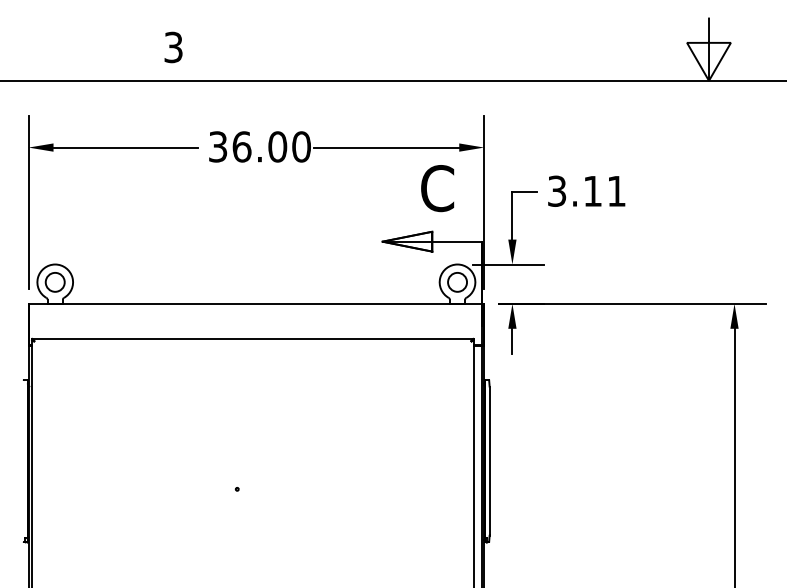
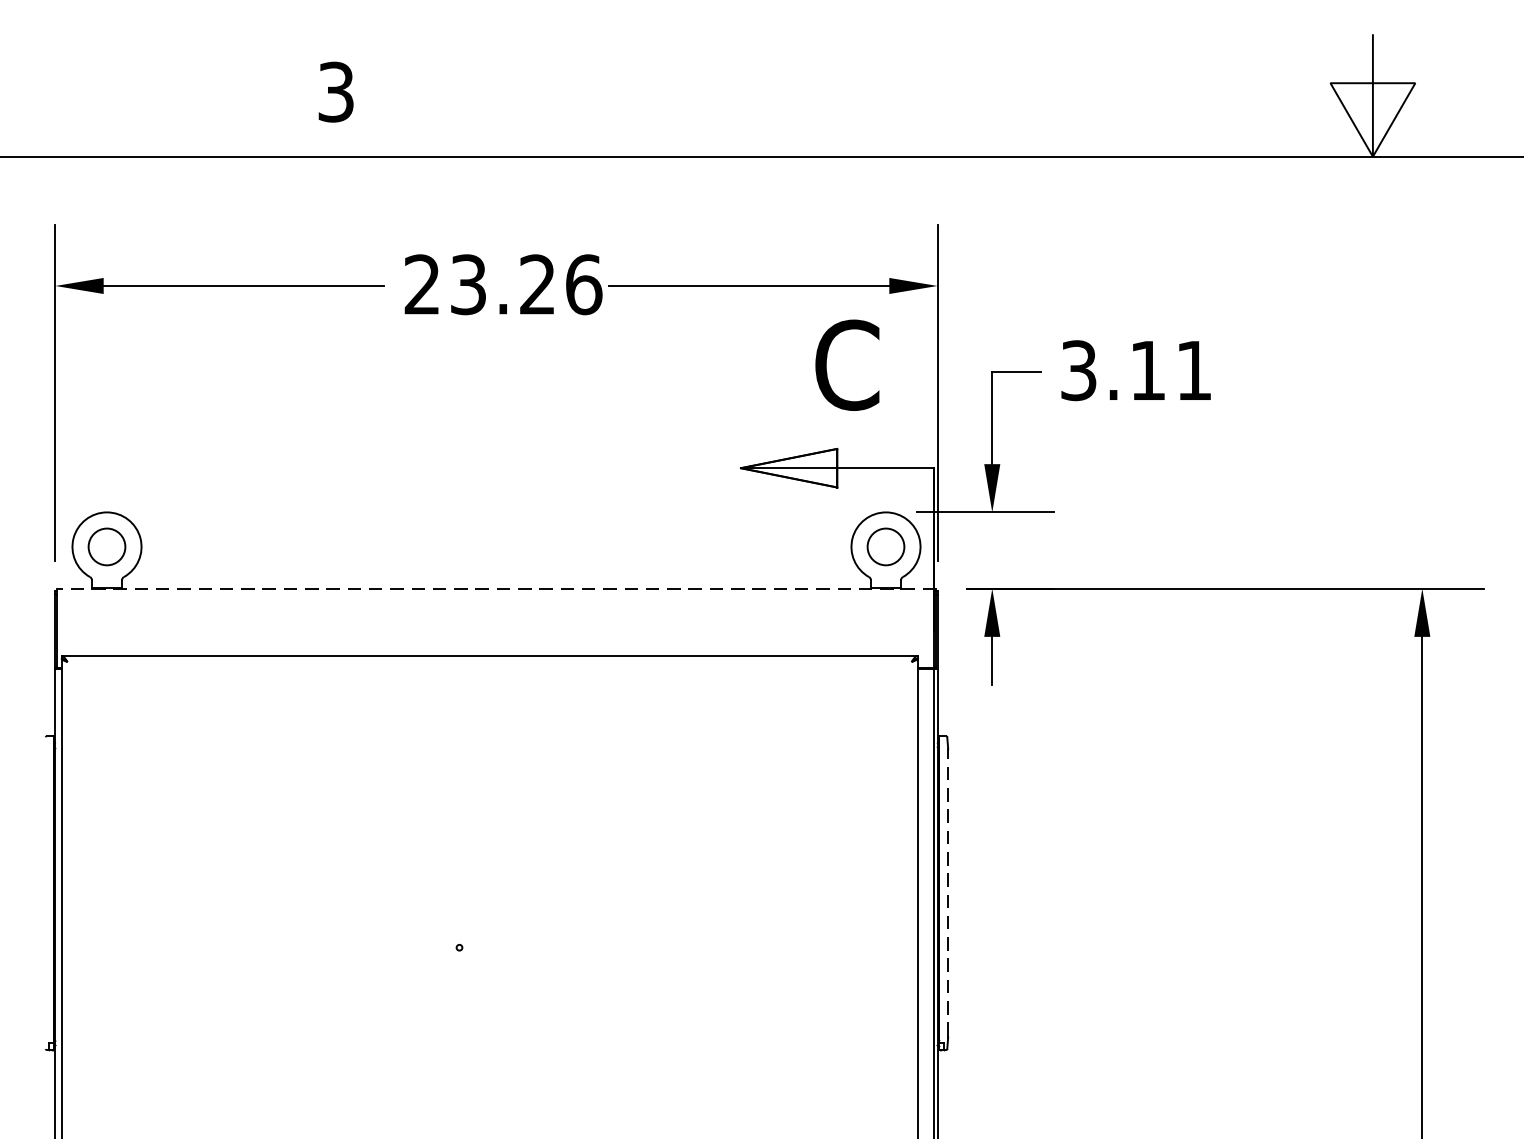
text: (260, 146) -> (504, 283), 36.00 -> 23.26
line: (255, 303) -> (494, 587), solid -> dashed
line: (489, 461) -> (947, 893), solid -> dashed

